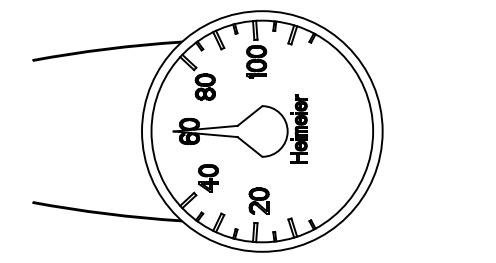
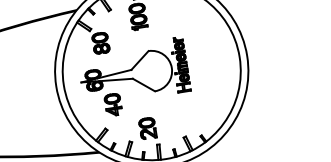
part: (208, 178) -> (113, 105), moved
part: (258, 200) -> (147, 128), moved

